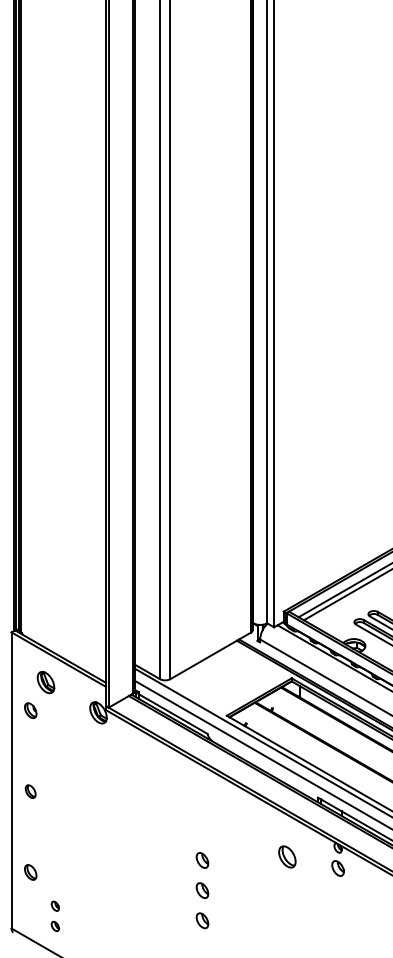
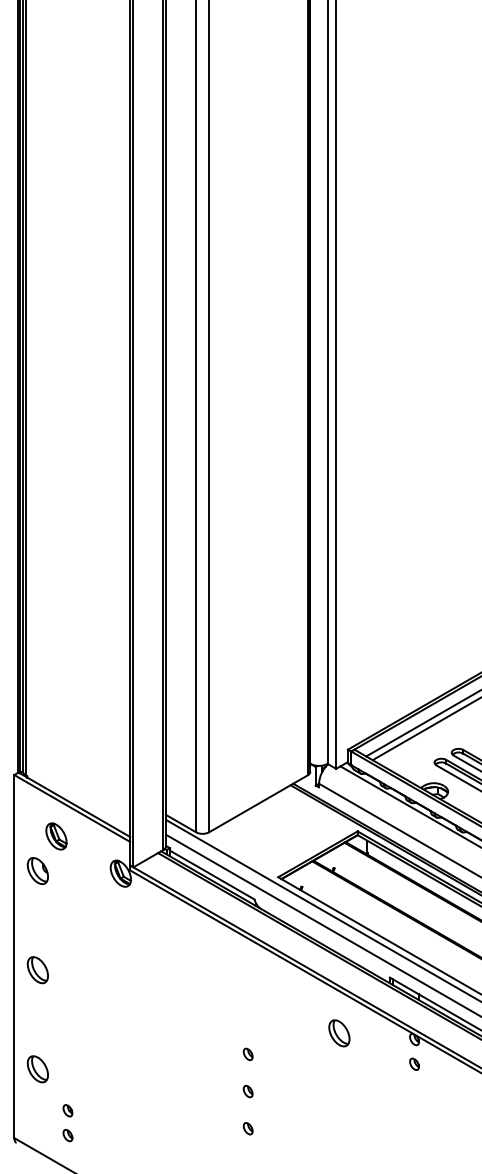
part: (30, 710) -> (37, 870), size x1.43
part: (30, 791) -> (37, 970), size x1.67
part: (287, 857) -> (339, 1033), moved
part: (201, 859) -> (247, 1053), size x0.62
part: (338, 867) -> (414, 1063), size x0.62
part: (30, 872) -> (37, 1069), size x1.43
part: (201, 890) -> (247, 1091), size x0.62
part: (201, 920) -> (247, 1128), size x0.62

